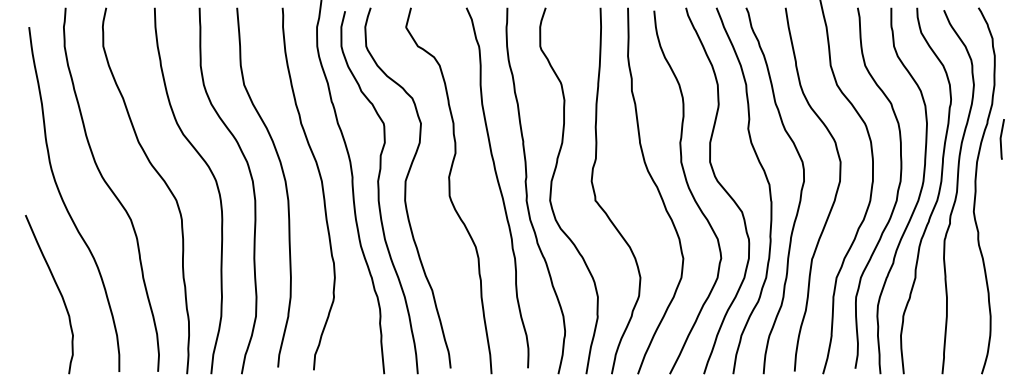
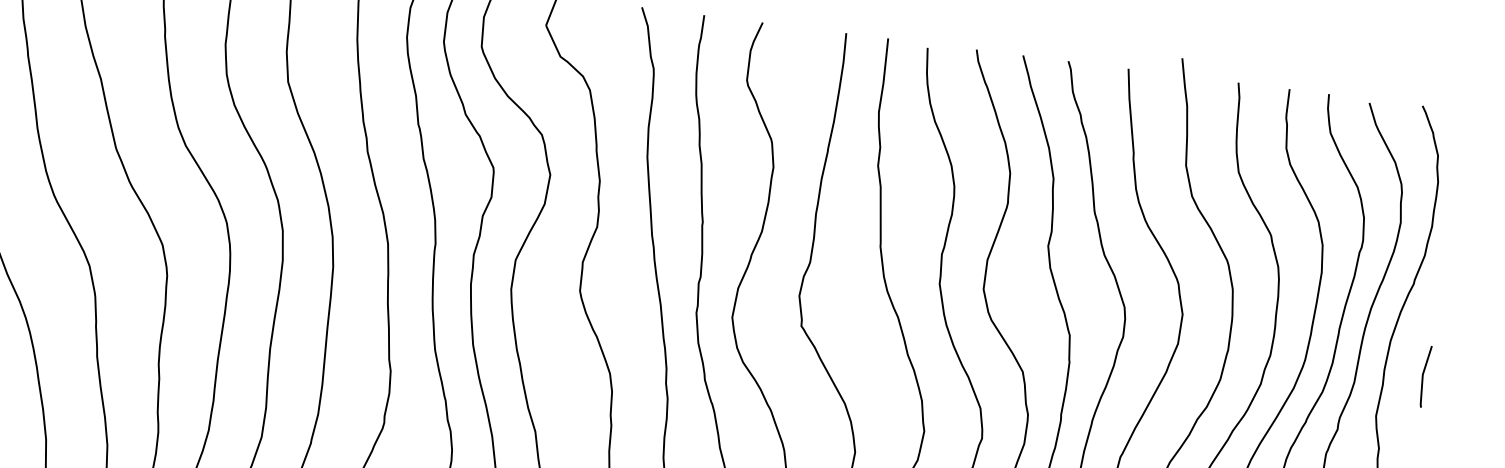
line: (1001, 139) -> (1423, 376), moved

